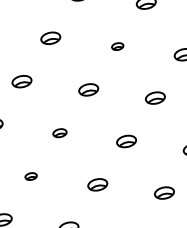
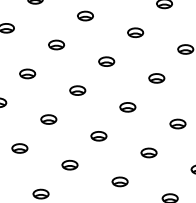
part: (117, 46) -> (135, 32), size x1.67
part: (59, 133) -> (77, 90), size x1.43
part: (30, 176) -> (48, 119), size x1.67

